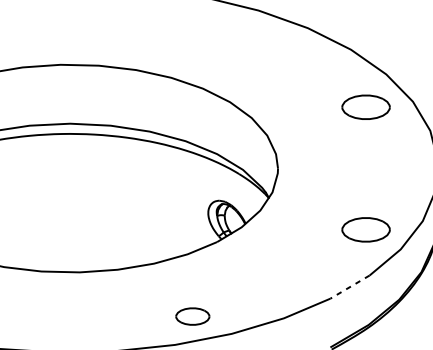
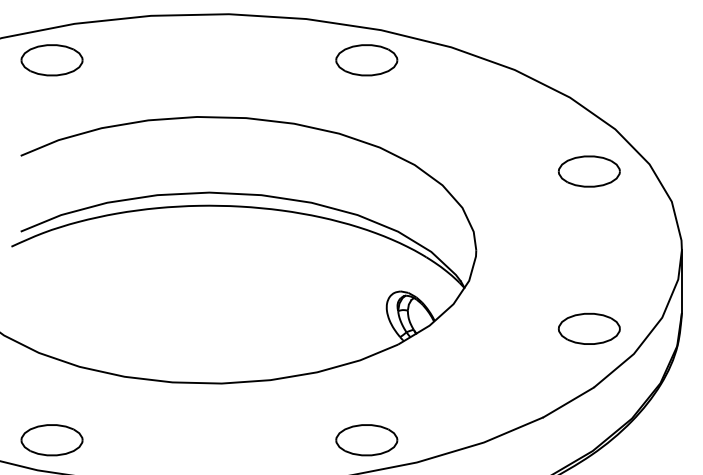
part: (192, 20) -> (366, 60), added
line: (349, 287) -> (568, 402), dashed -> solid
part: (192, 316) -> (366, 440), size x1.43

